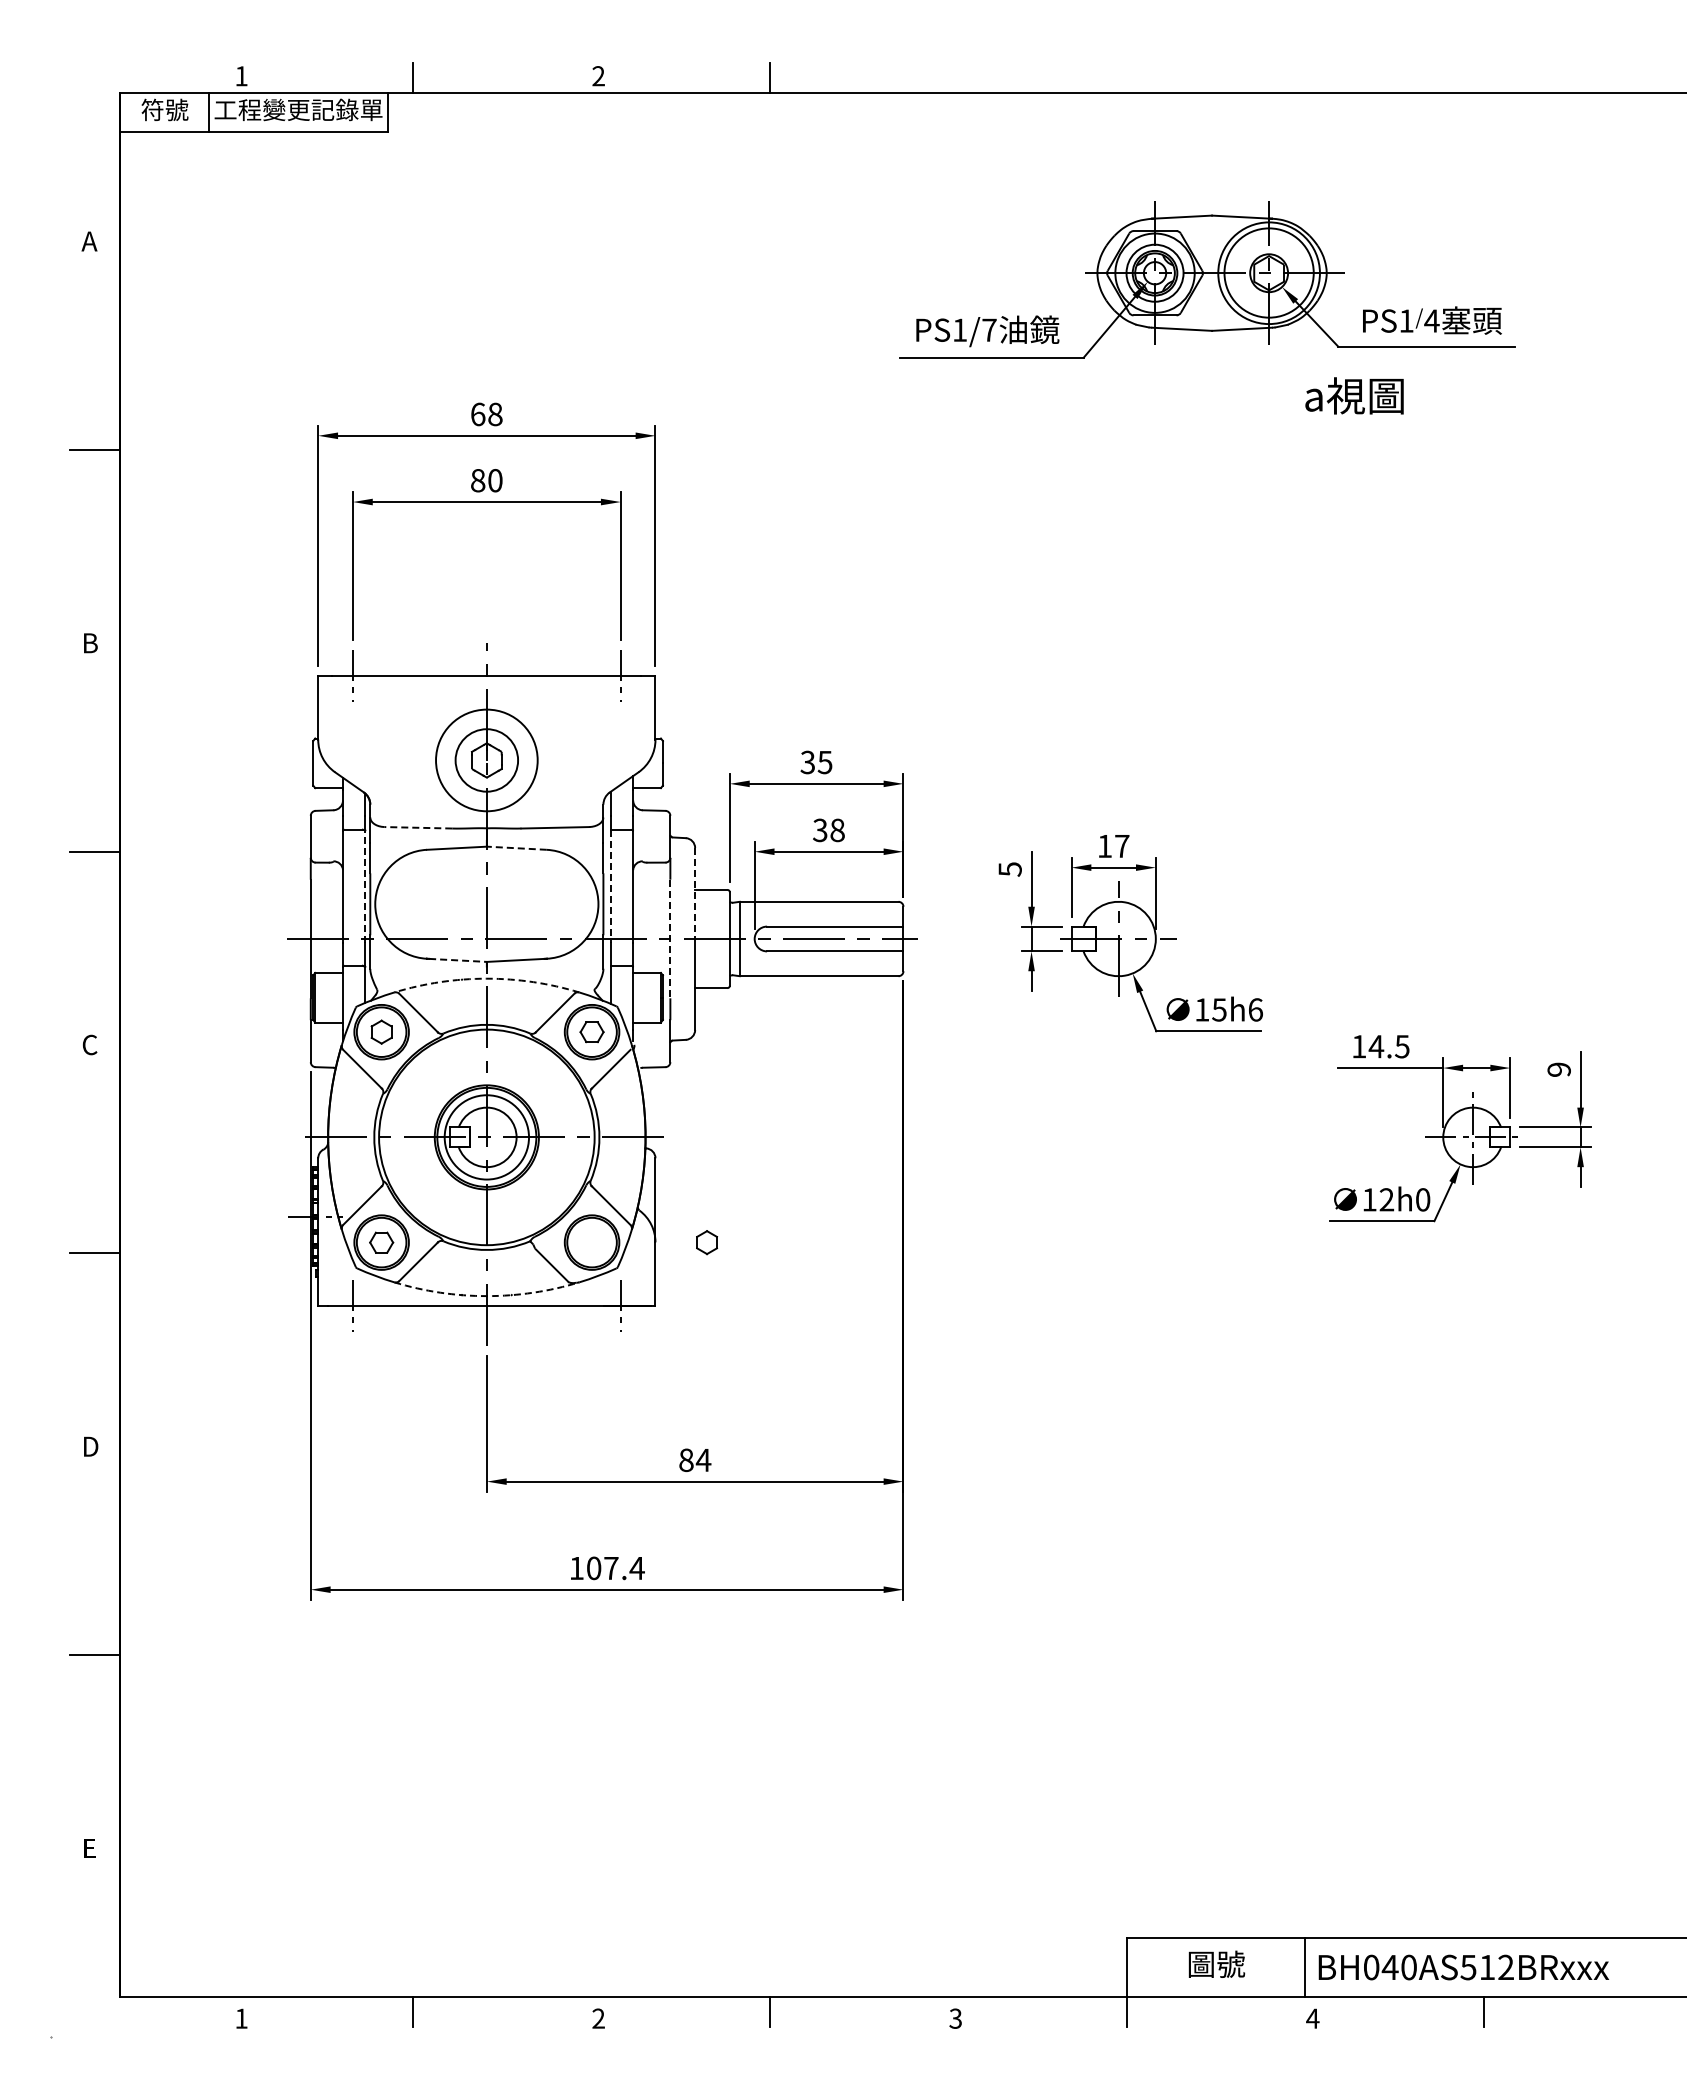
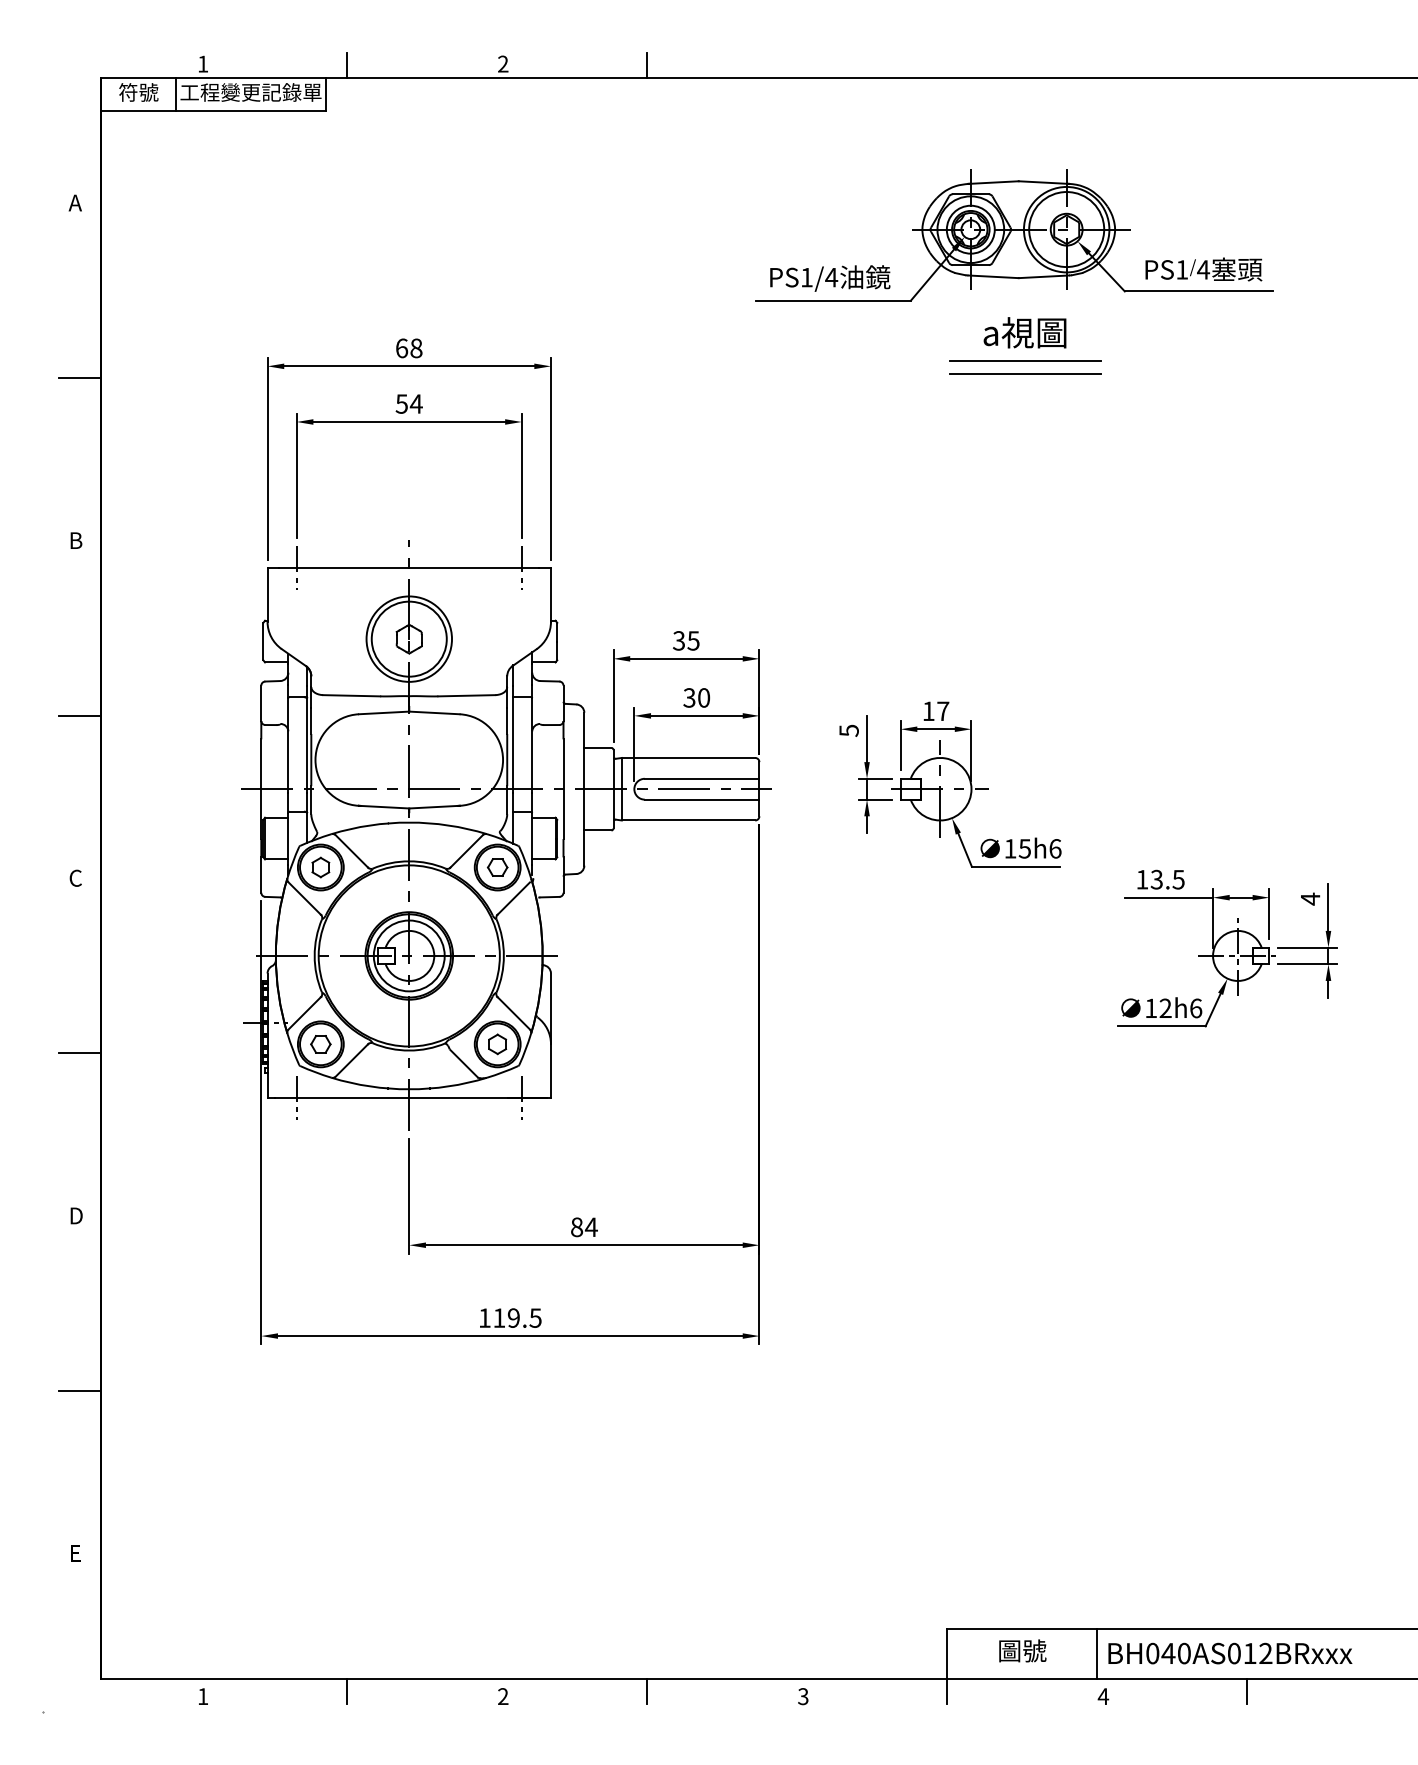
text: (989, 329) -> (831, 276), 7 -> 4
text: (1354, 395) -> (1024, 332), moved
line: (1219, 429) -> (1024, 361), added
line: (1219, 445) -> (1024, 374), added
text: (486, 480) -> (408, 403), 80 -> 54
circle: (486, 760) -> (408, 639), size x1.43
line: (418, 827) -> (351, 695), dashed -> solid
text: (837, 830) -> (703, 698), 38 -> 30
line: (516, 848) -> (434, 713), dashed -> solid
line: (365, 886) -> (307, 745), dashed -> solid
line: (610, 886) -> (513, 745), dashed -> solid
line: (695, 894) -> (584, 751), dashed -> solid
line: (670, 939) -> (563, 789), dashed -> solid
line: (458, 960) -> (385, 807), dashed -> solid
arc: (486, 978) -> (408, 822), dashed -> solid
text: (1376, 1046) -> (1156, 879), 14.5 -> 13.5
text: (1558, 1069) -> (1309, 898), 9 -> 4
text: (1423, 1199) -> (1196, 1008), 12h0 -> 12h6
part: (706, 1242) -> (497, 1044), moved
arc: (486, 1296) -> (408, 1089), dashed -> solid
text: (615, 1568) -> (517, 1318), 107.4 -> 119.5
text: (1468, 1967) -> (1234, 1653), BH040AS512BRxxx -> BH040AS012BRxxx

